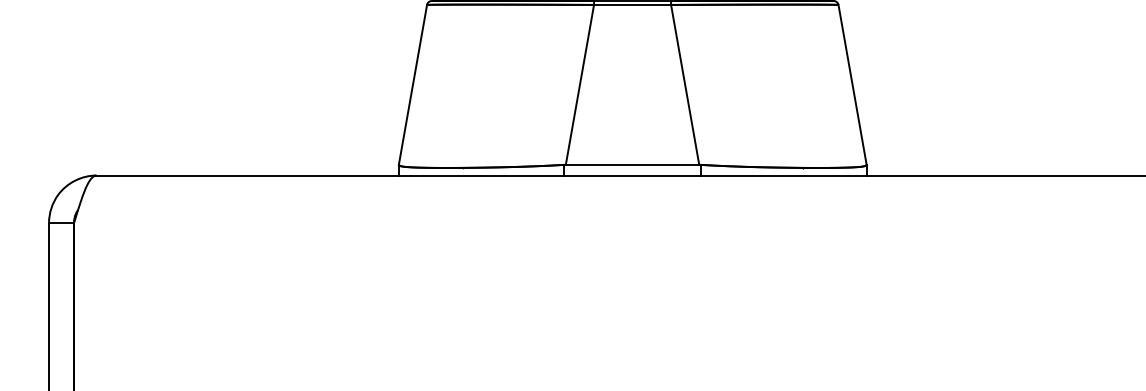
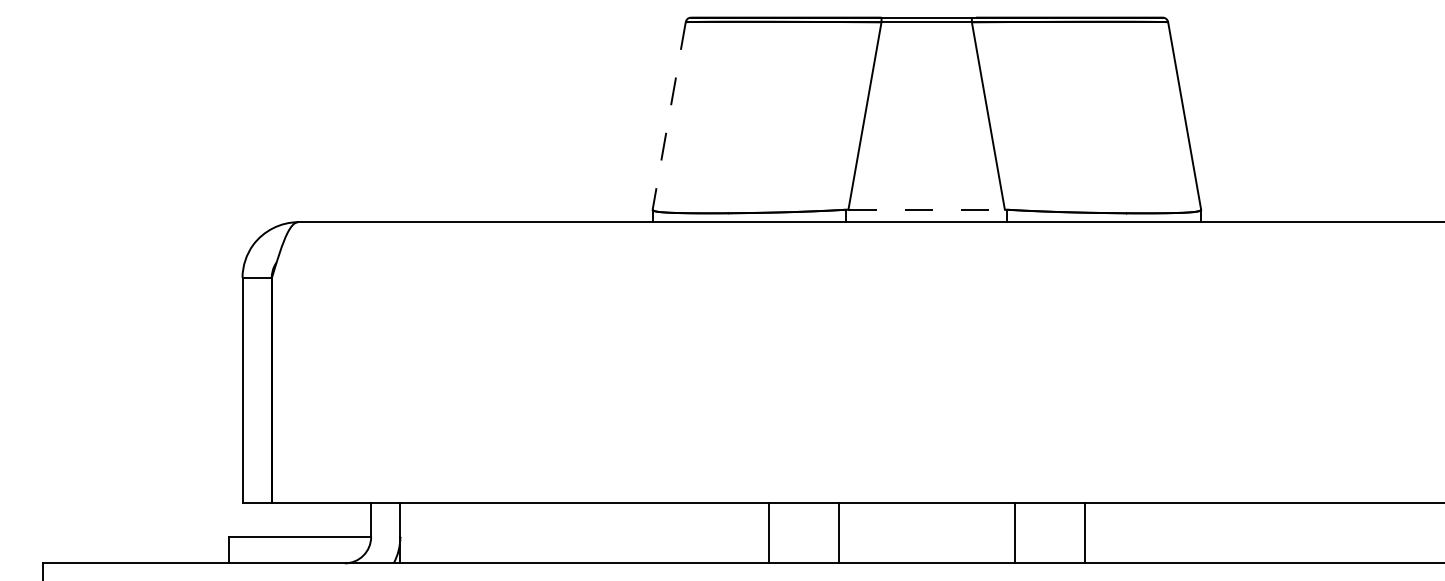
line: (413, 85) -> (669, 116), solid -> dashed
line: (633, 164) -> (927, 209), solid -> dashed

